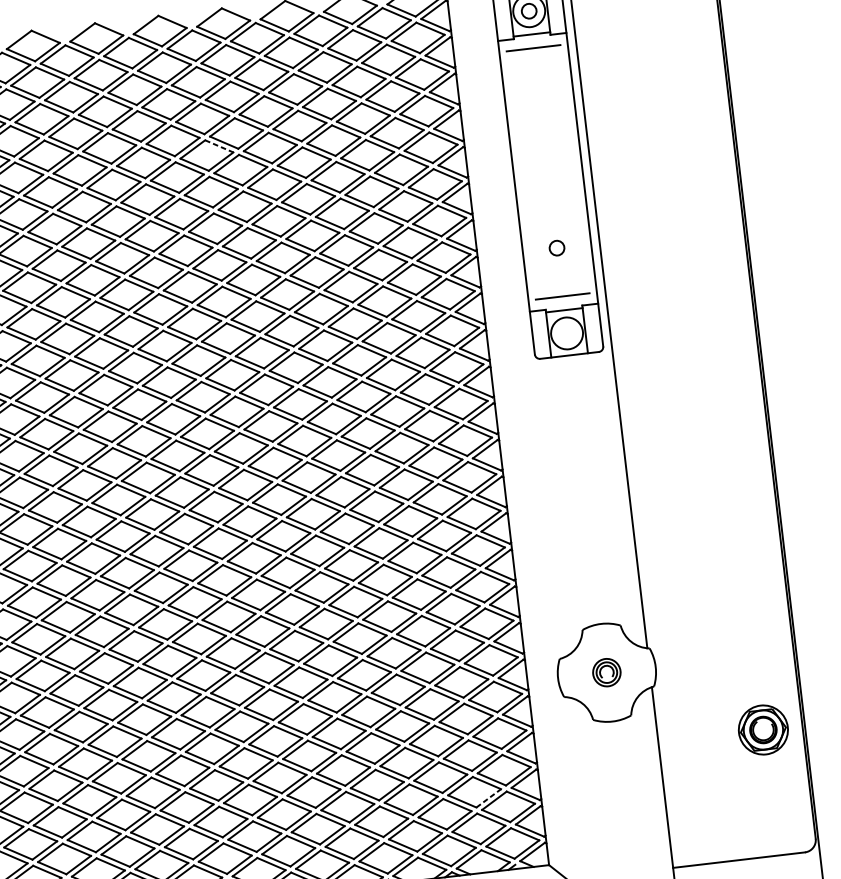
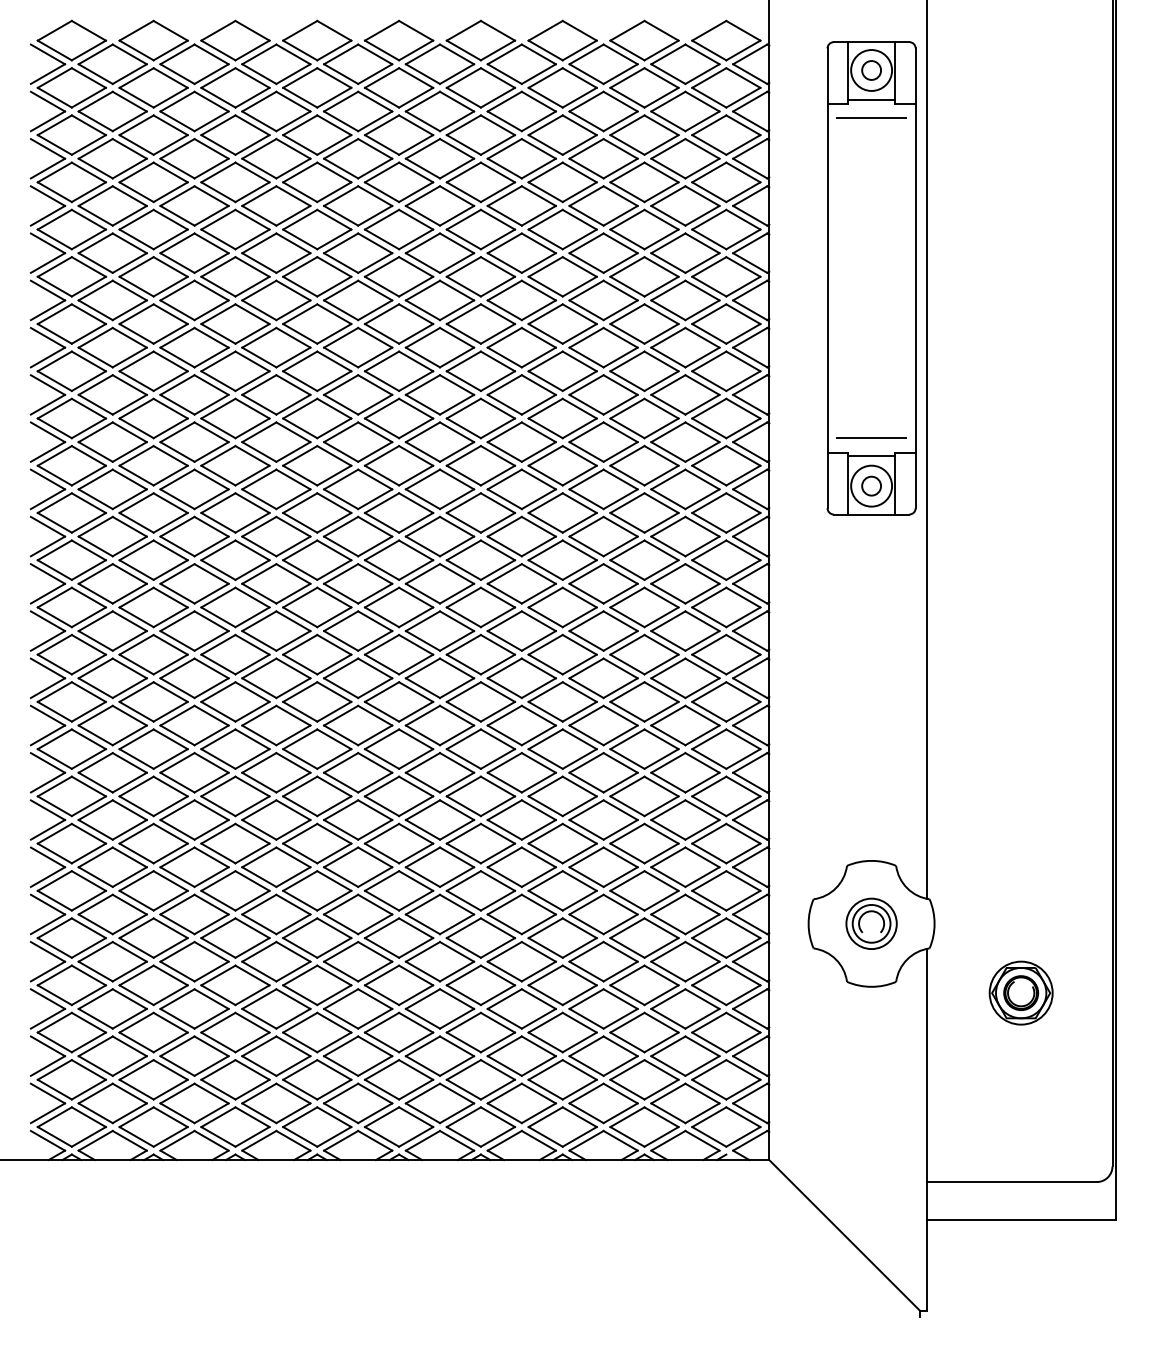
line: (219, 146) -> (457, 196), dashed -> solid
circle: (556, 247) -> (871, 485), moved
part: (606, 672) -> (871, 923), size x1.43
part: (762, 729) -> (1020, 992), moved
line: (488, 798) -> (702, 1066), dashed -> solid

